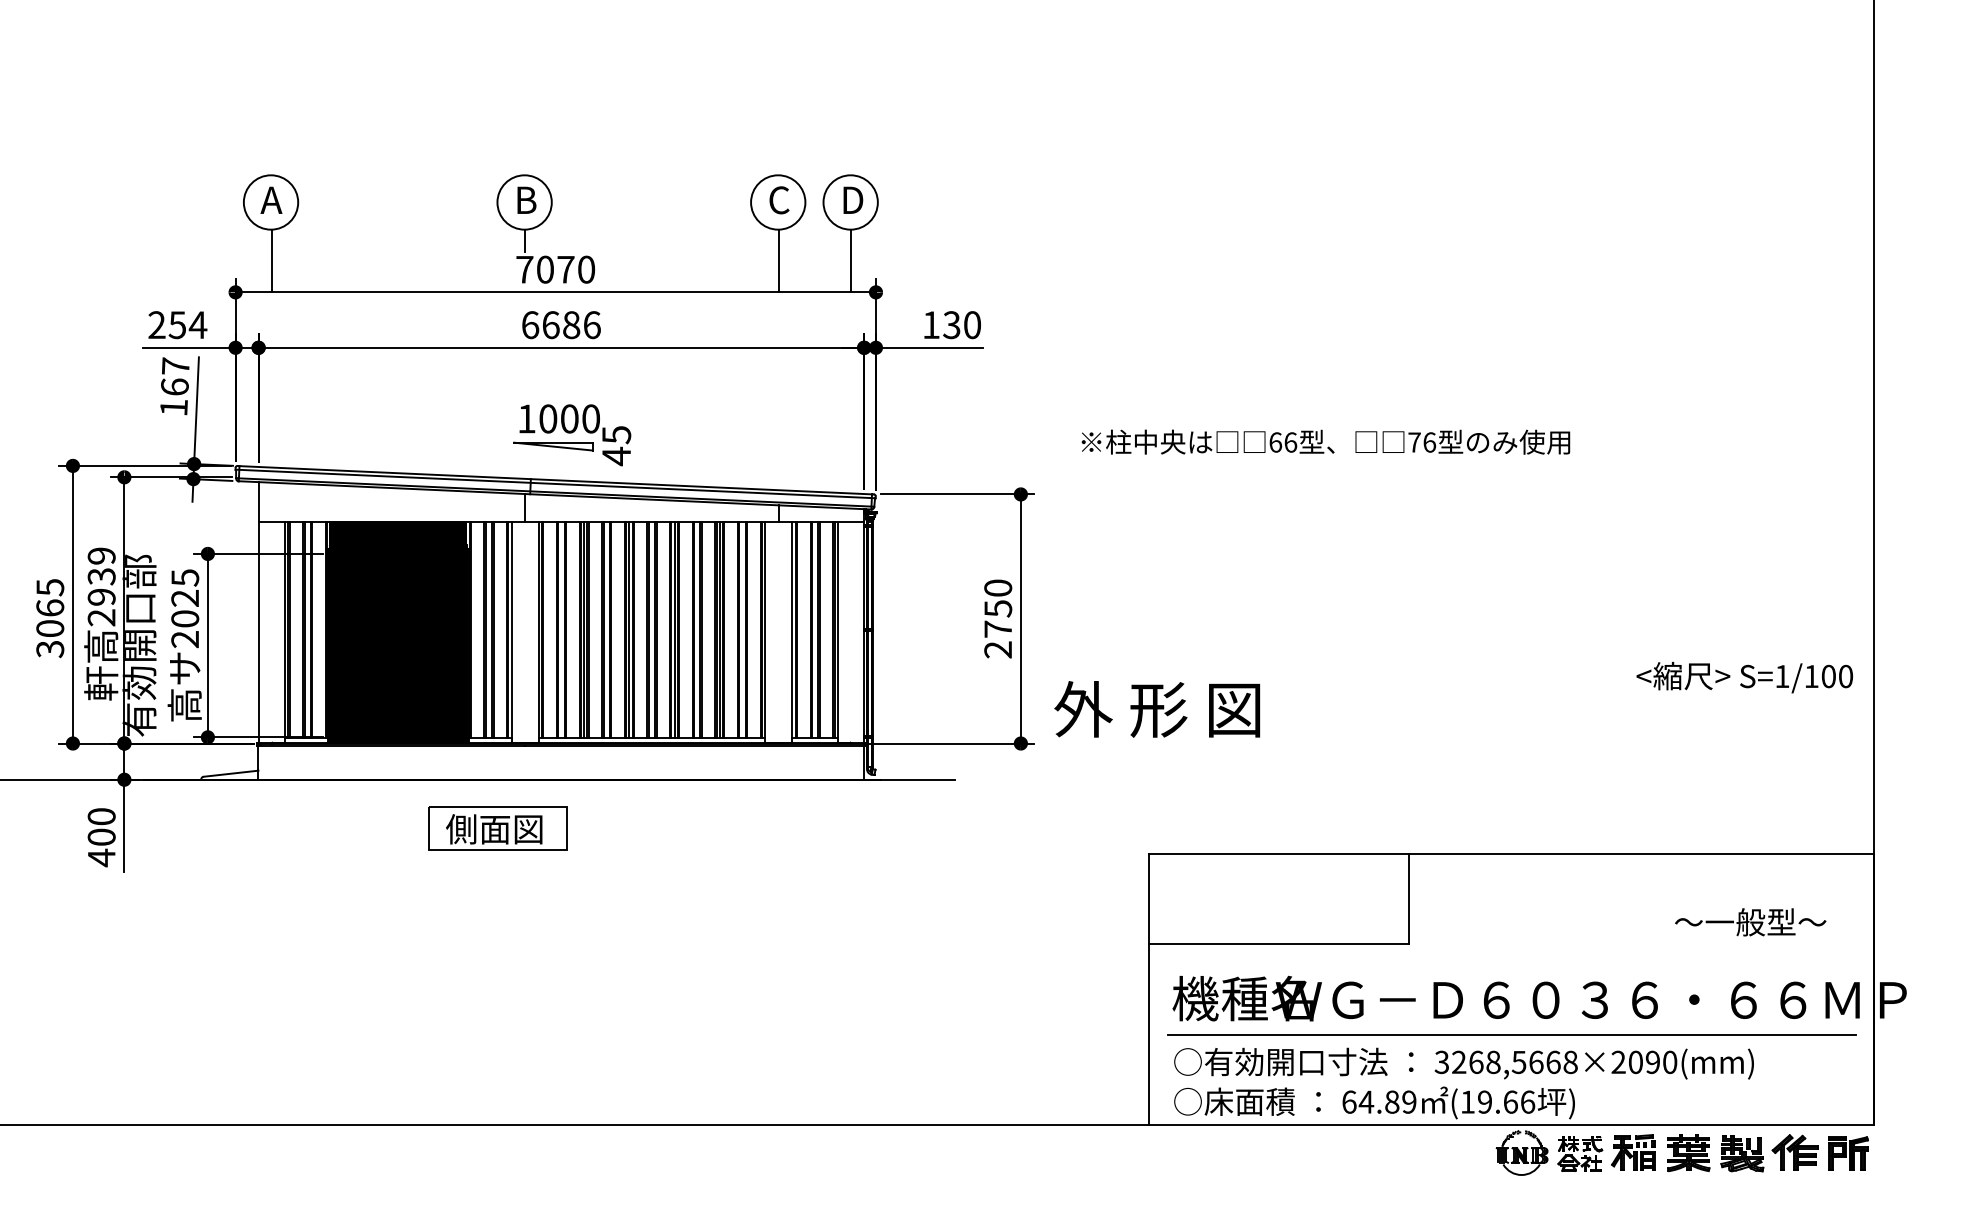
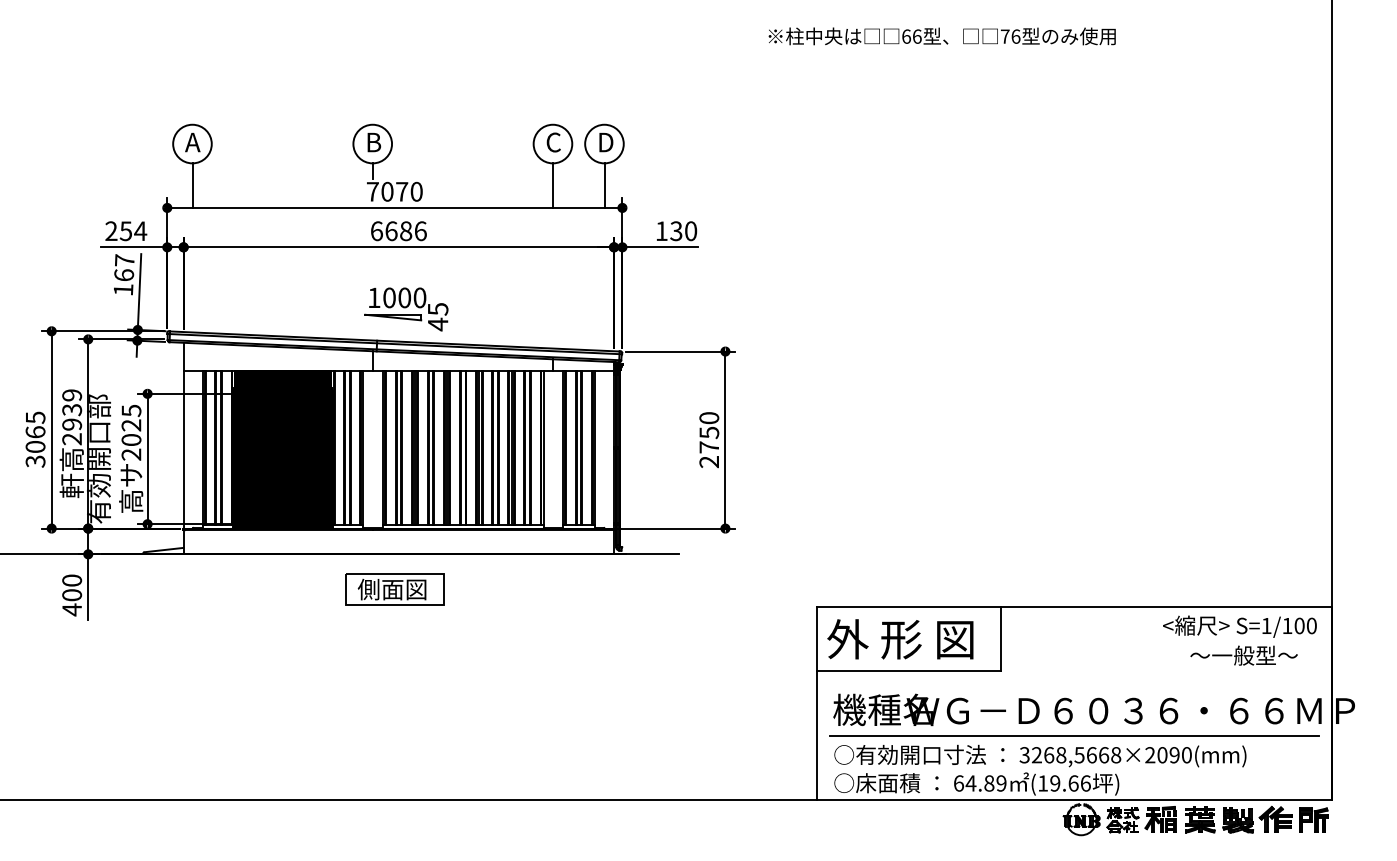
text: (1324, 442) -> (941, 36), moved
text: (1744, 677) -> (1239, 626), moved
text: (1157, 709) -> (900, 639), moved
part: (497, 829) -> (394, 589), moved

